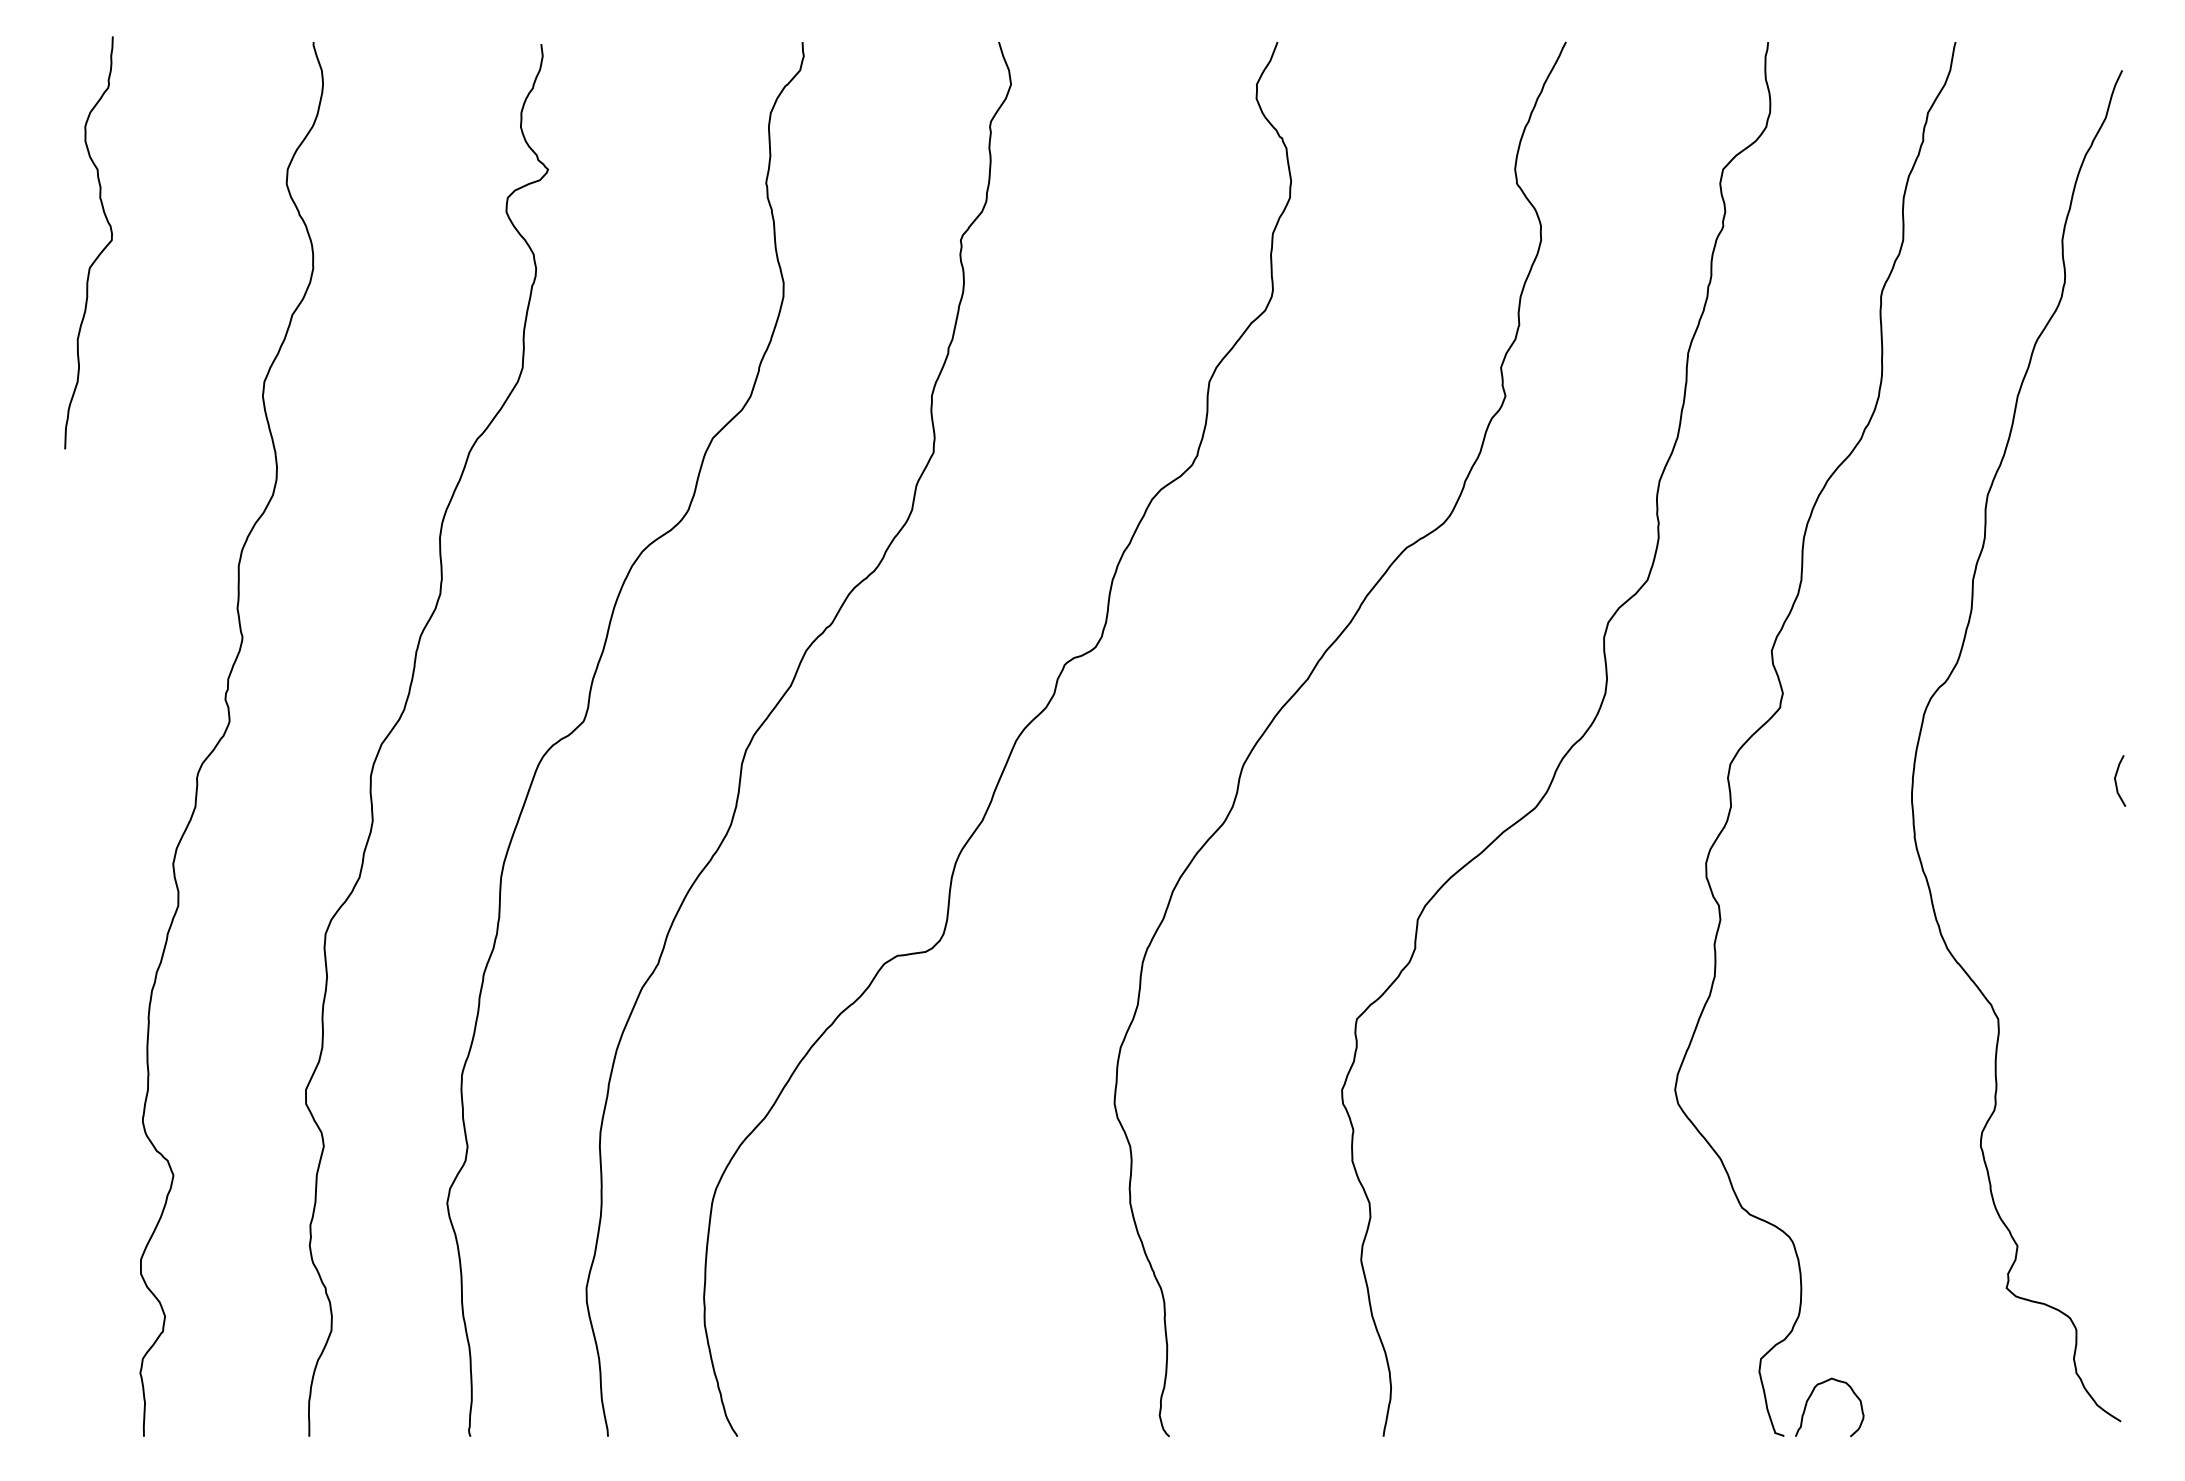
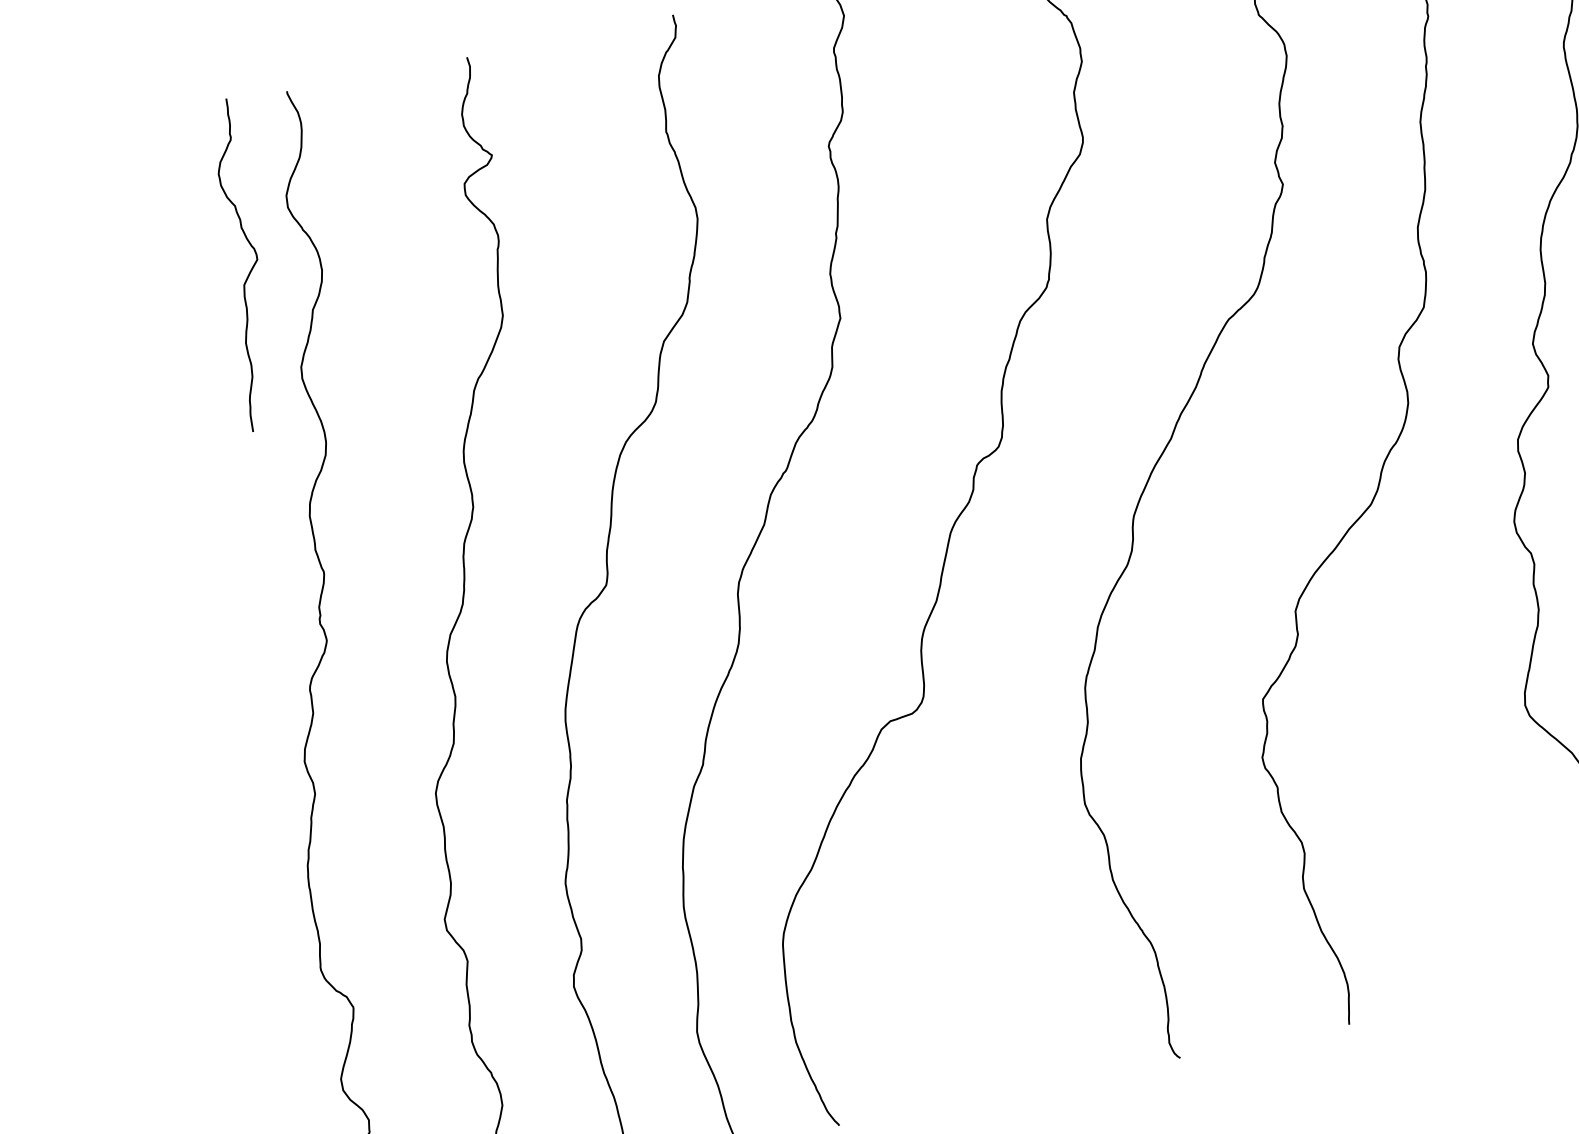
curve: (101, 250) -> (250, 269), moved

